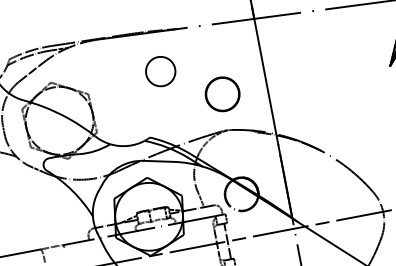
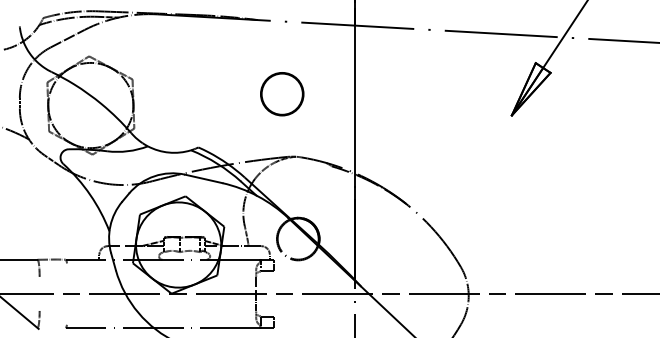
circle: (160, 71) -> (226, 68), removed
circle: (222, 94) -> (282, 94), moved
line: (227, 241) -> (269, 293), removed

